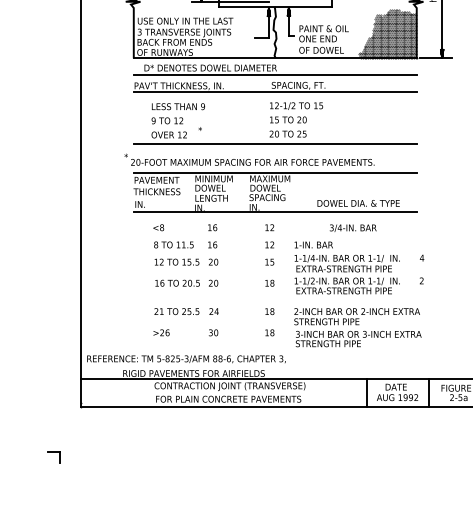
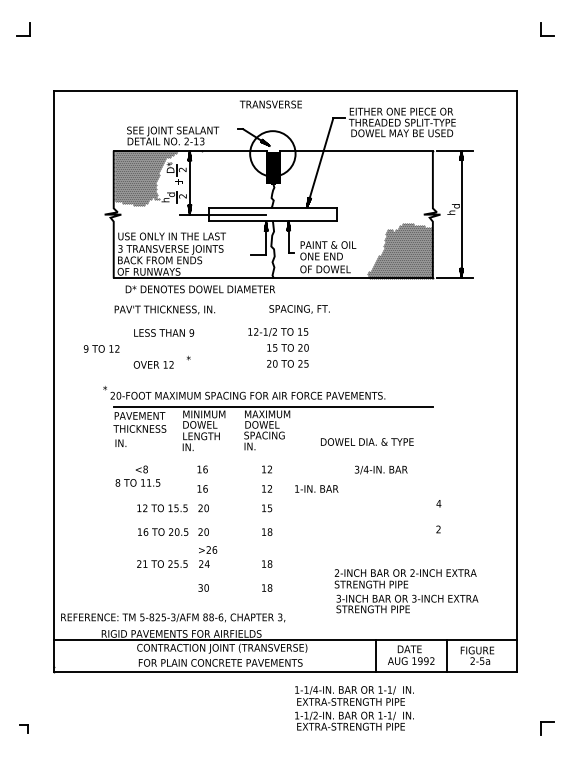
line: (274, 75) -> (272, 297), removed
line: (274, 92) -> (272, 316), removed
text: (296, 106) -> (278, 332), moved
text: (167, 120) -> (101, 348), moved
line: (274, 144) -> (272, 375), removed
line: (274, 211) -> (272, 451), removed
text: (352, 227) -> (380, 469), moved
text: (173, 244) -> (137, 482), moved
text: (347, 274) -> (354, 708), moved
text: (357, 327) -> (406, 591), moved
text: (161, 332) -> (208, 549), moved
part: (53, 457) -> (23, 728), size x0.6

